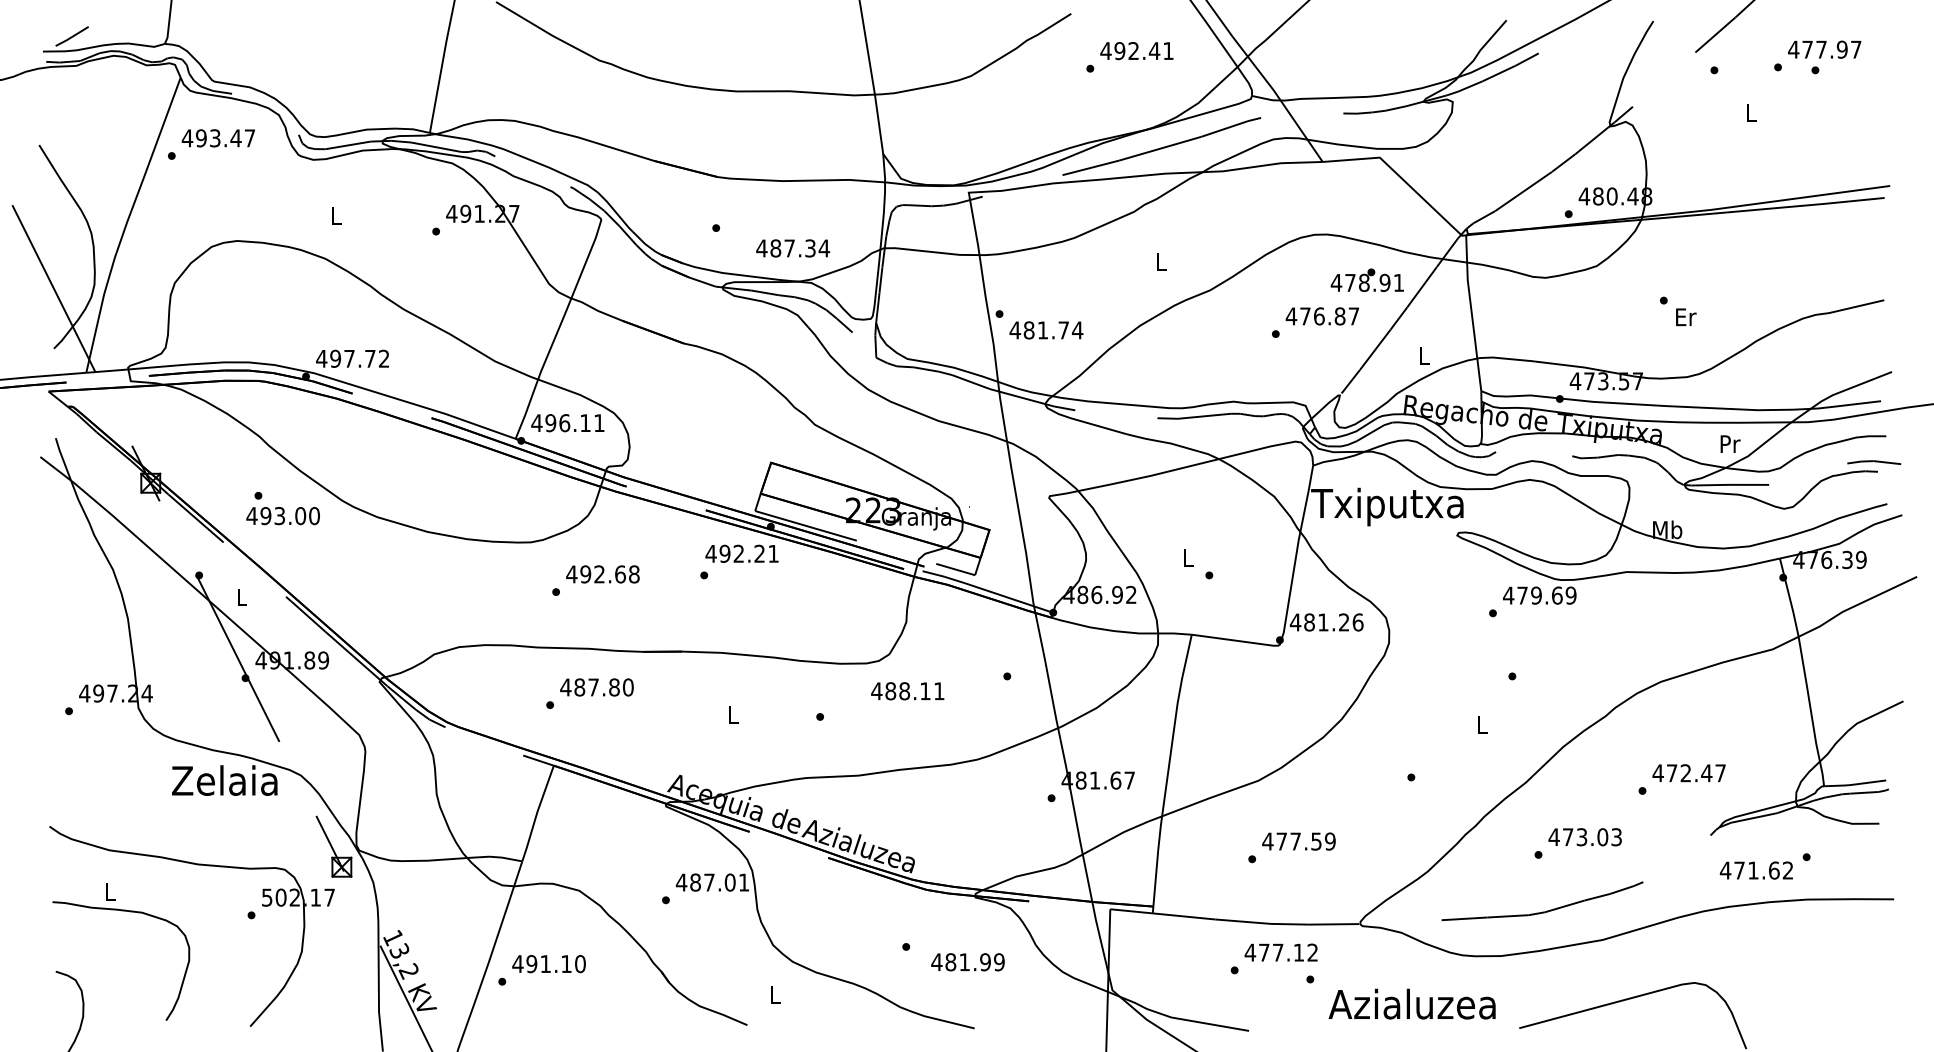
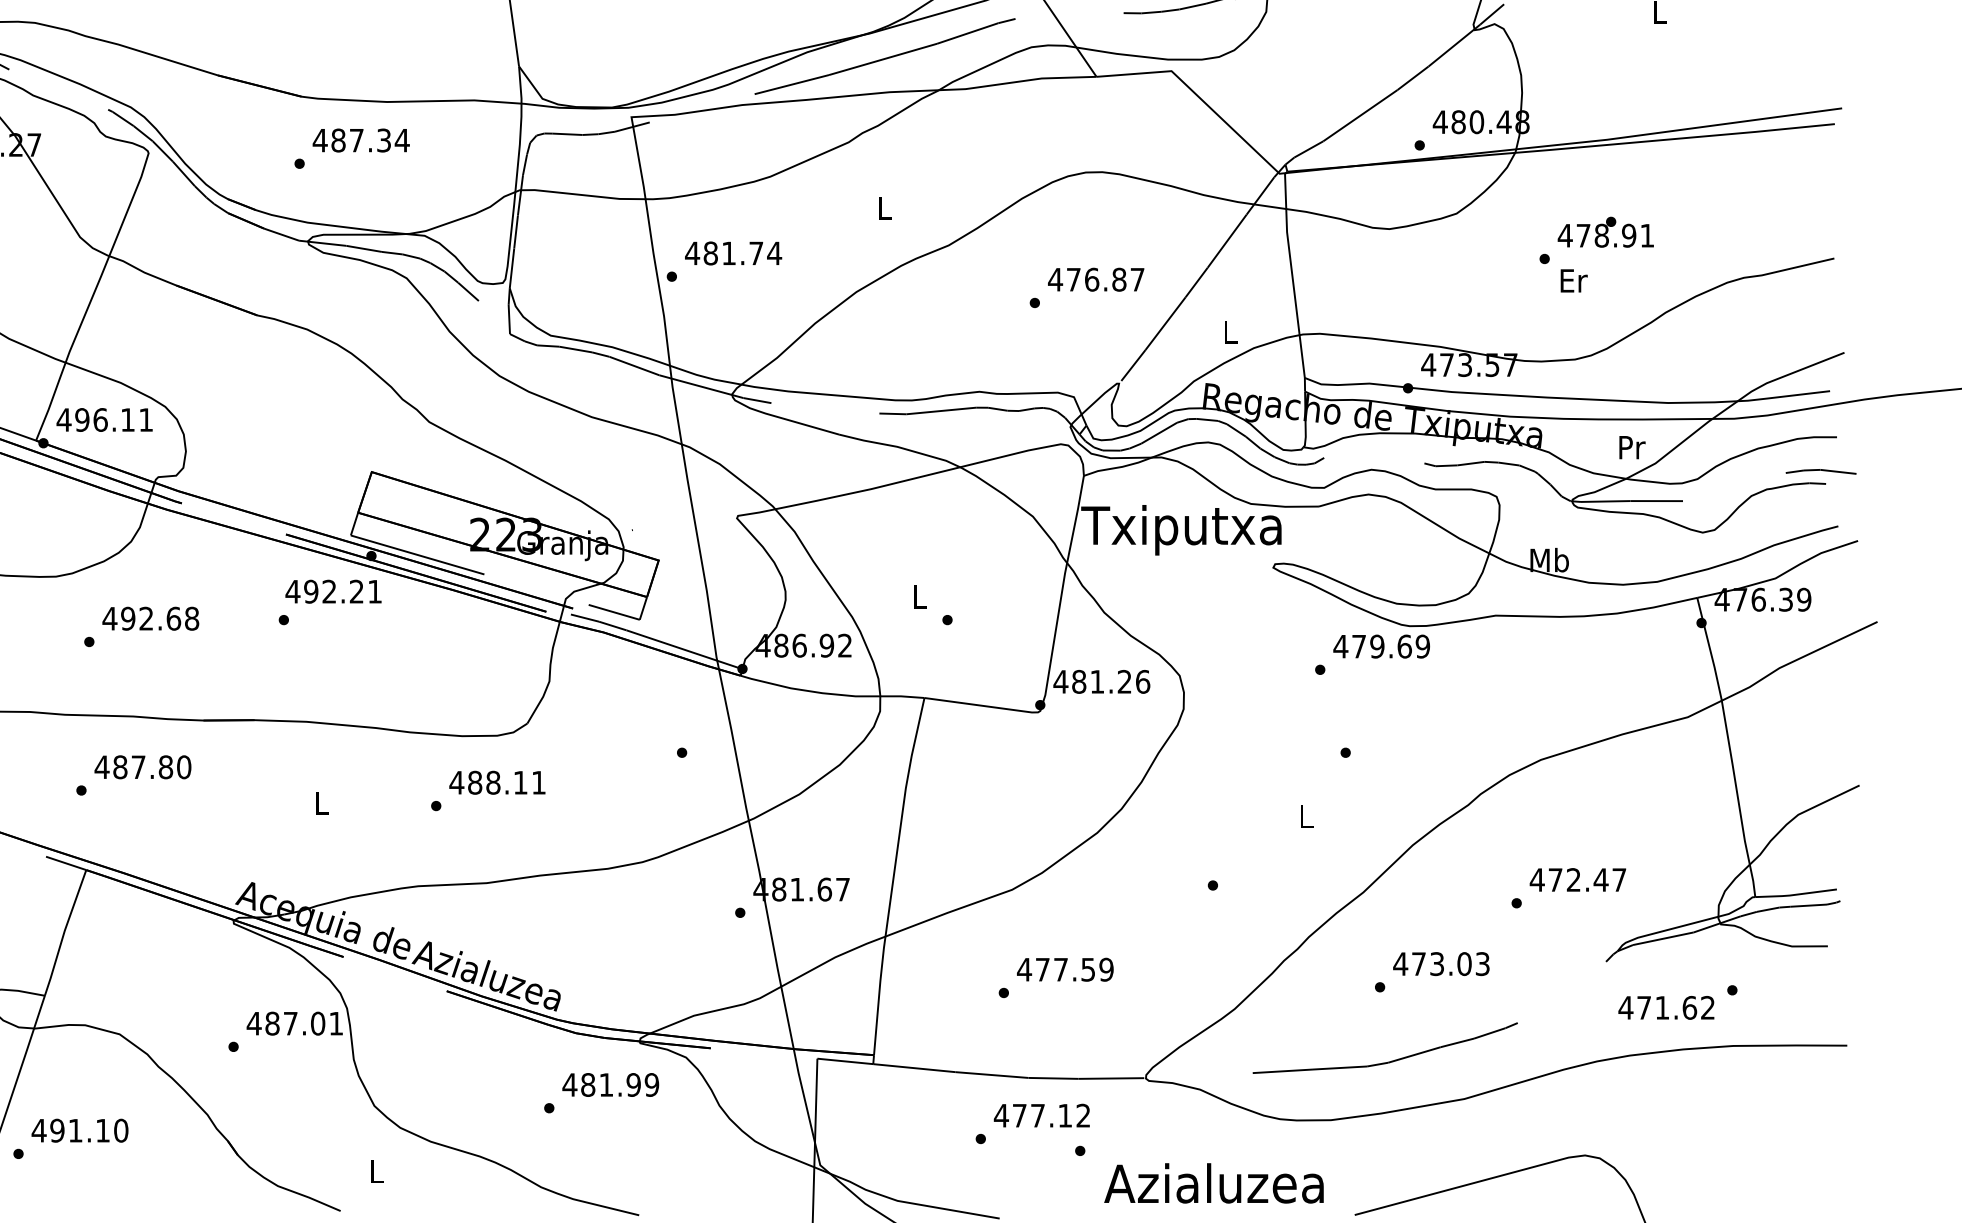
text: (793, 248) -> (361, 140), moved
text: (1366, 279) -> (1604, 231), moved
text: (1046, 330) -> (733, 253), moved
text: (907, 691) -> (497, 783), moved
text: (967, 962) -> (610, 1085), moved

